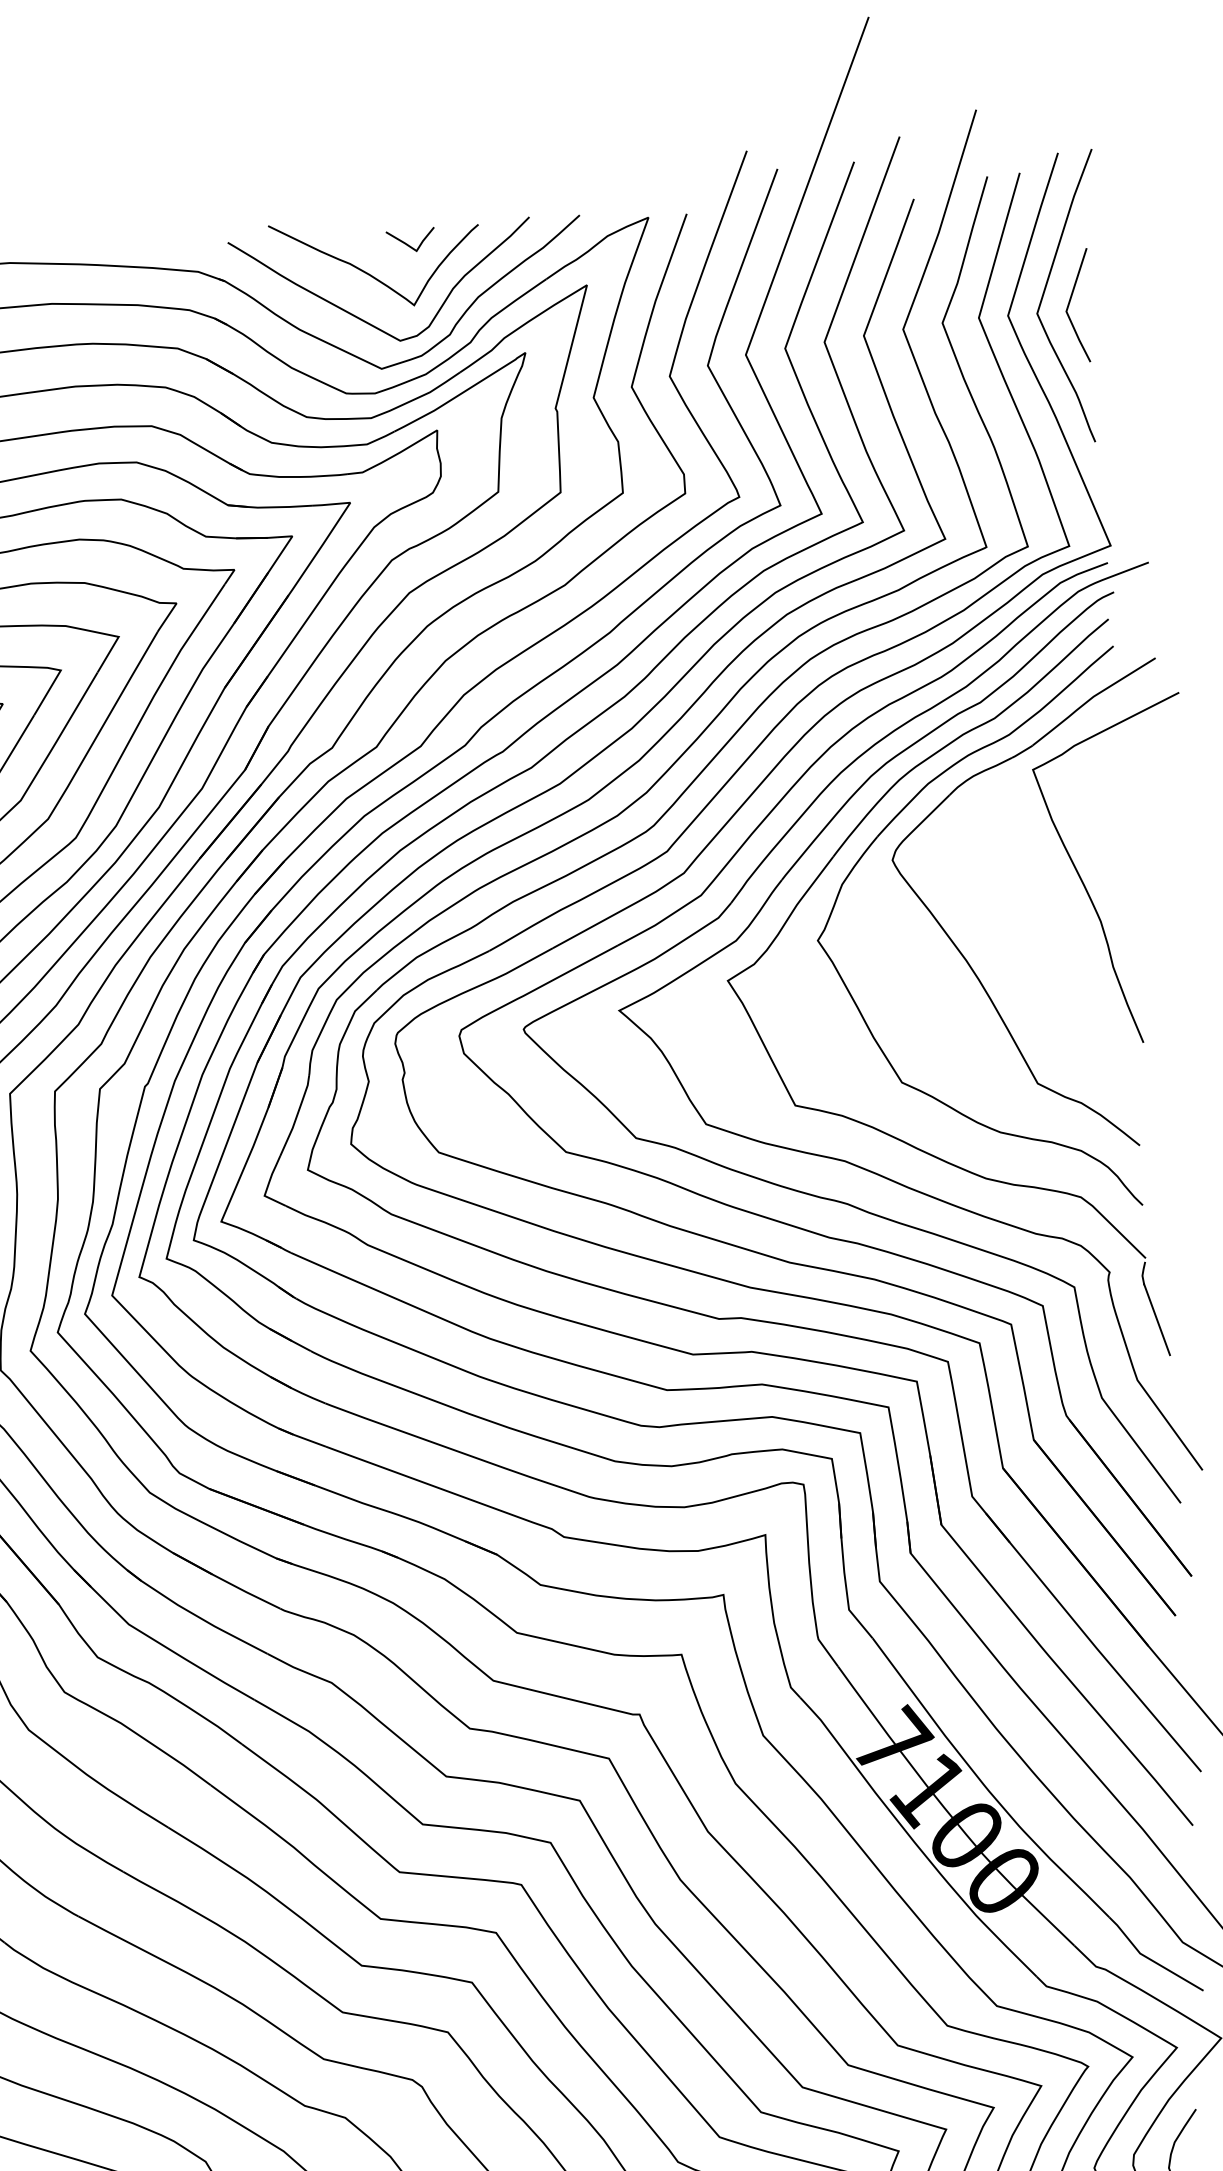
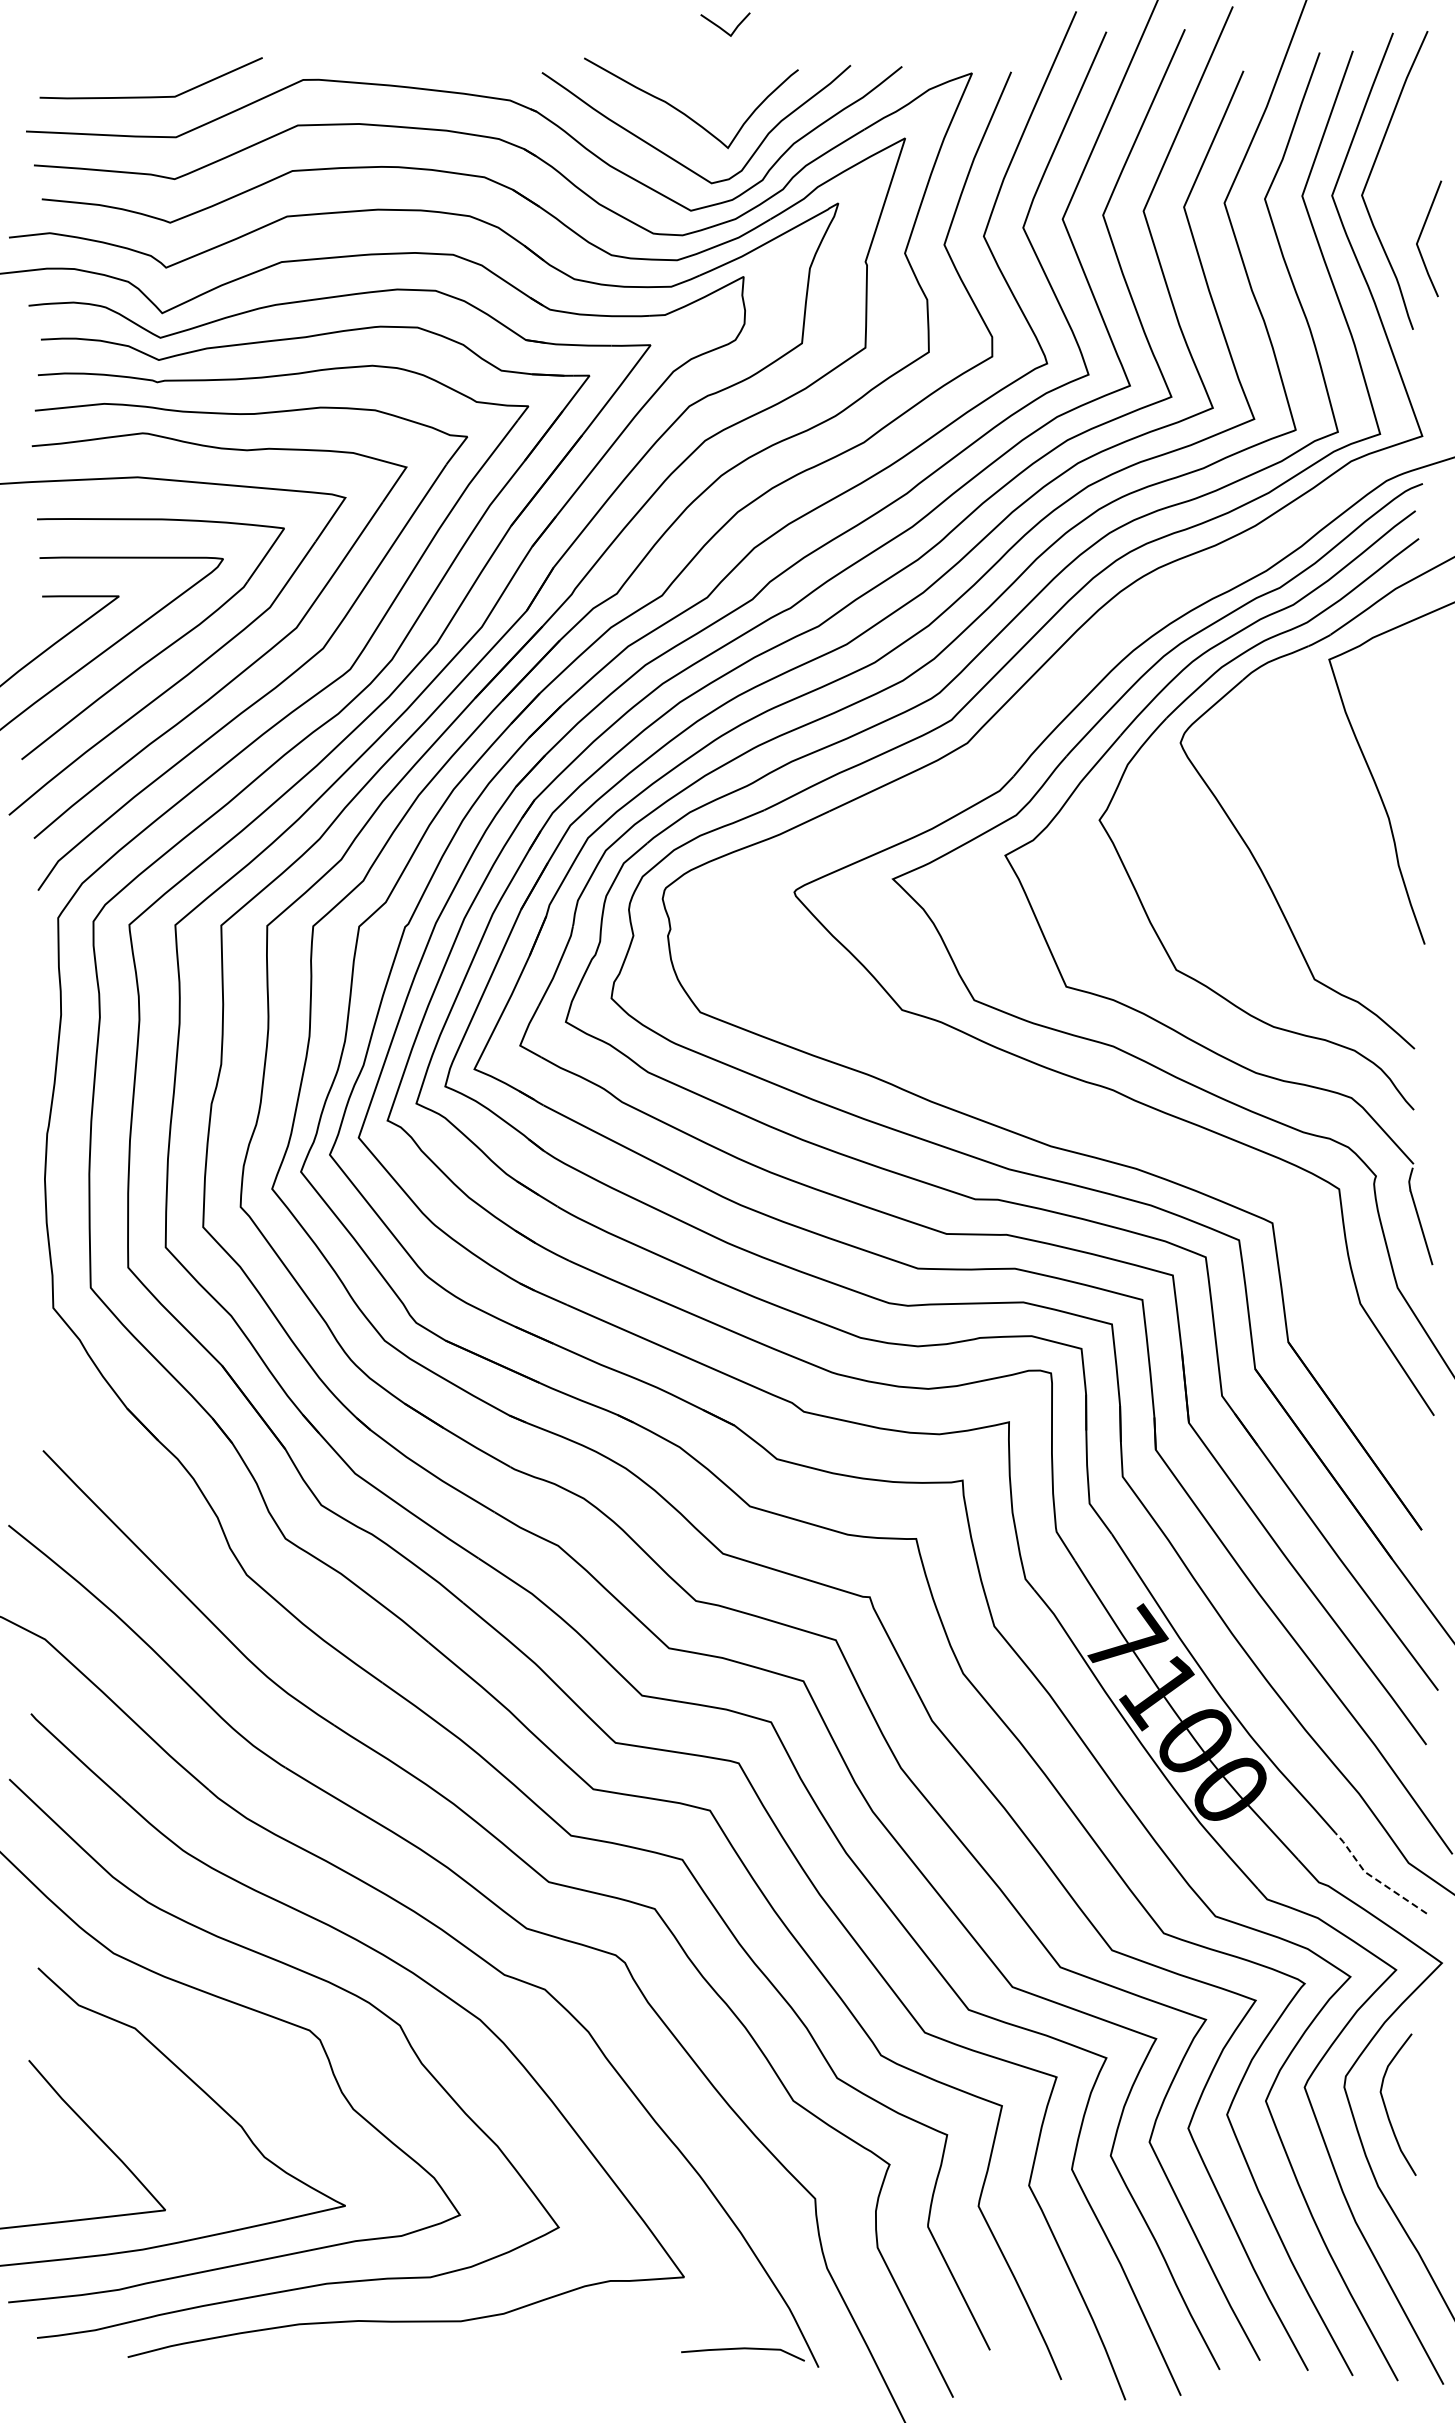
line: (406, 243) -> (721, 27), moved
line: (1070, 302) -> (1421, 235), moved
part: (770, 1217) -> (1034, 1099), removed
line: (1149, 1958) -> (1373, 1877), solid -> dashed

